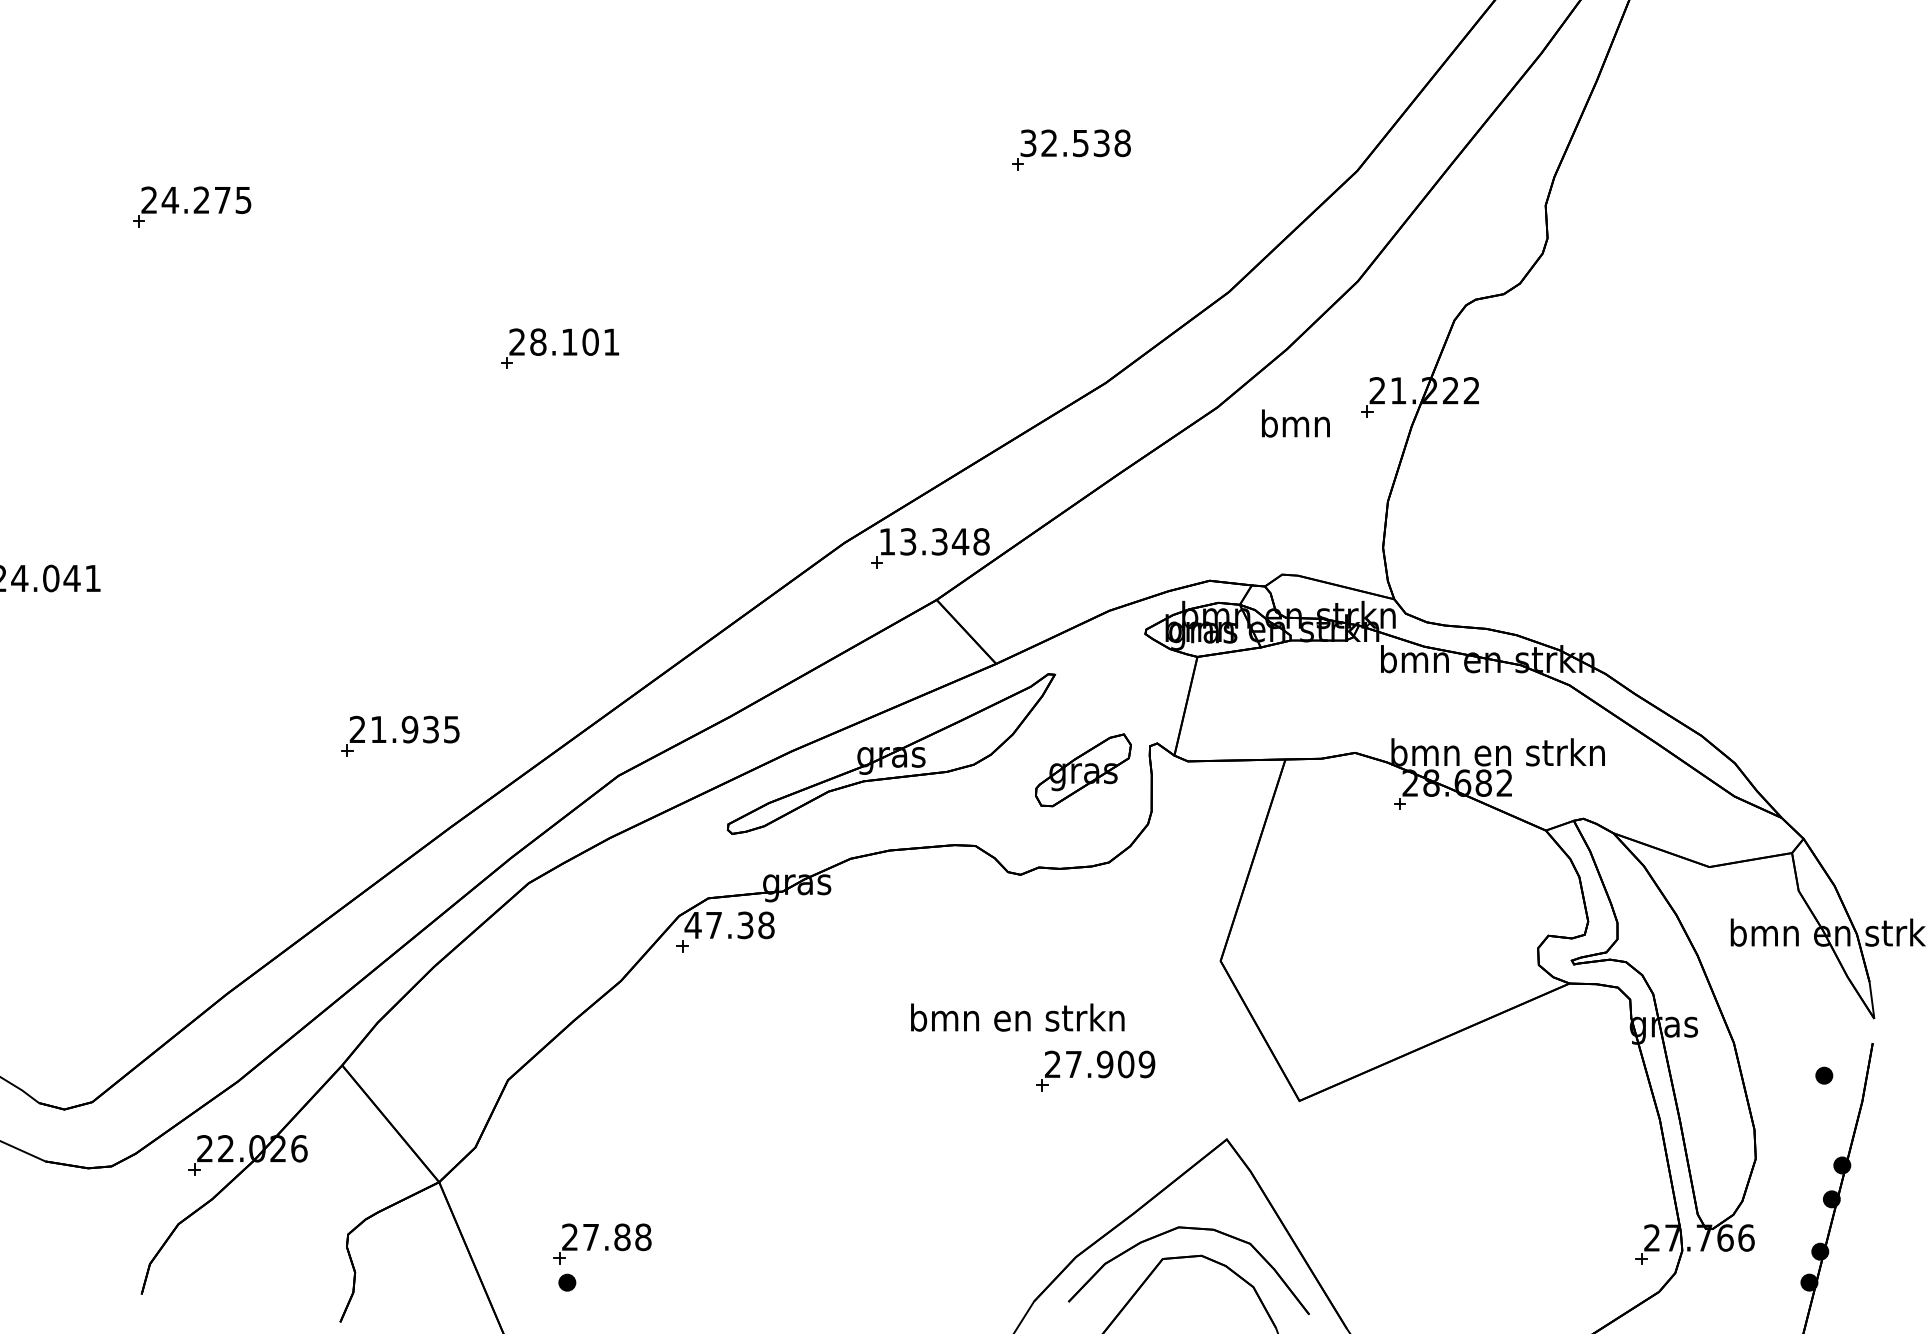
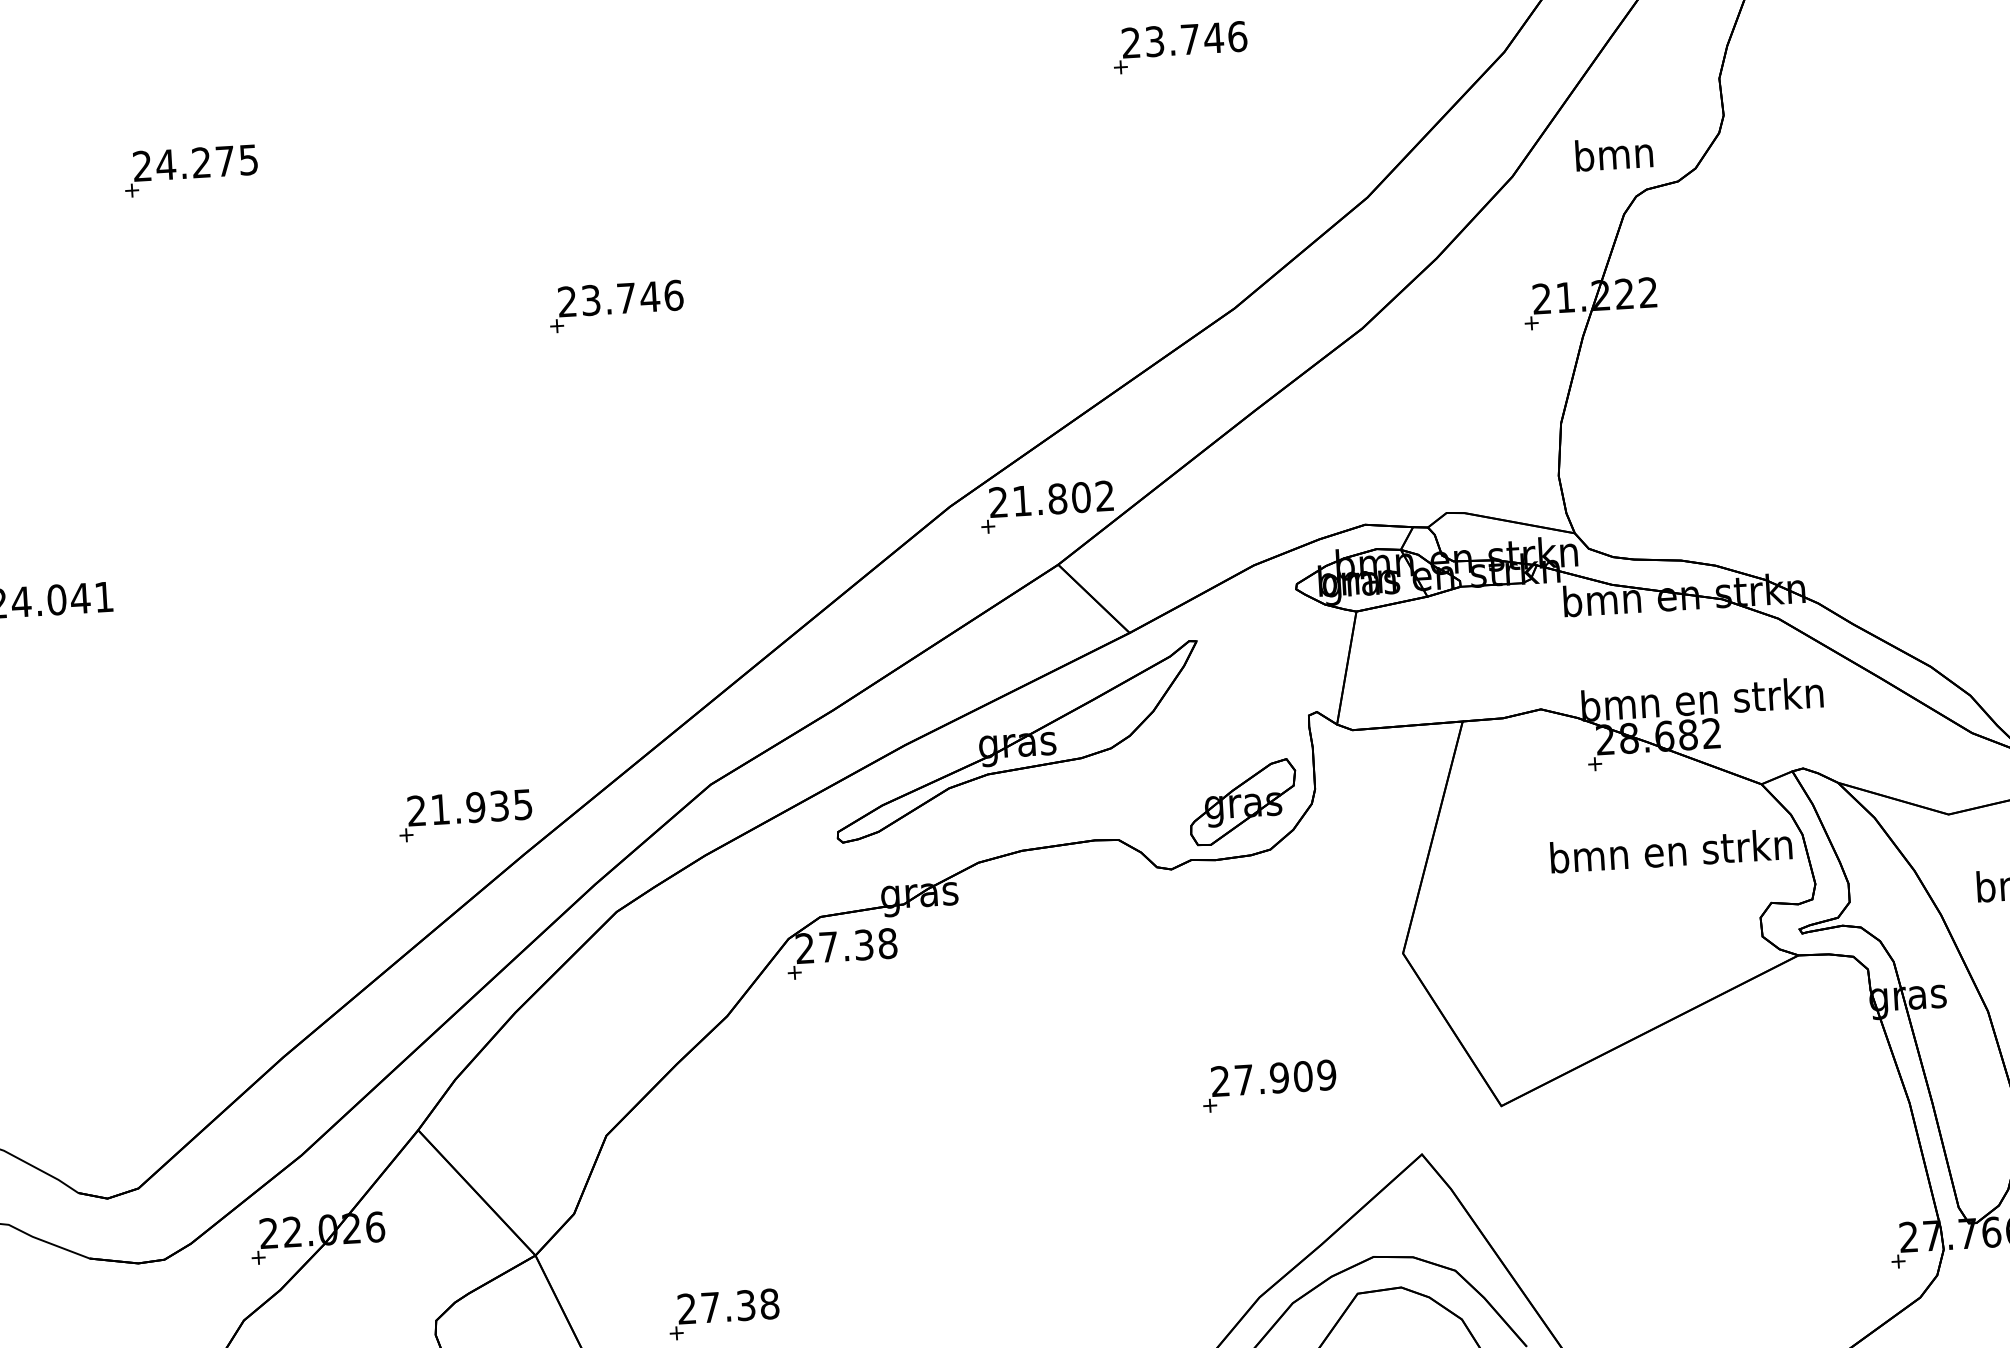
text: (1075, 143) -> (1184, 40), 32.538 -> 23.746
text: (574, 341) -> (631, 297), 28.101 -> 23.746
text: (1295, 423) -> (1613, 153), moved
text: (934, 541) -> (1051, 498), 13.348 -> 21.802
part: (400, 735) -> (465, 814), moved
part: (1083, 770) -> (1243, 802), moved
text: (692, 924) -> (804, 947), 47.38 -> 27.38
text: (1017, 1017) -> (1670, 850), moved
text: (622, 1237) -> (746, 1305), 27.88 -> 27.38

